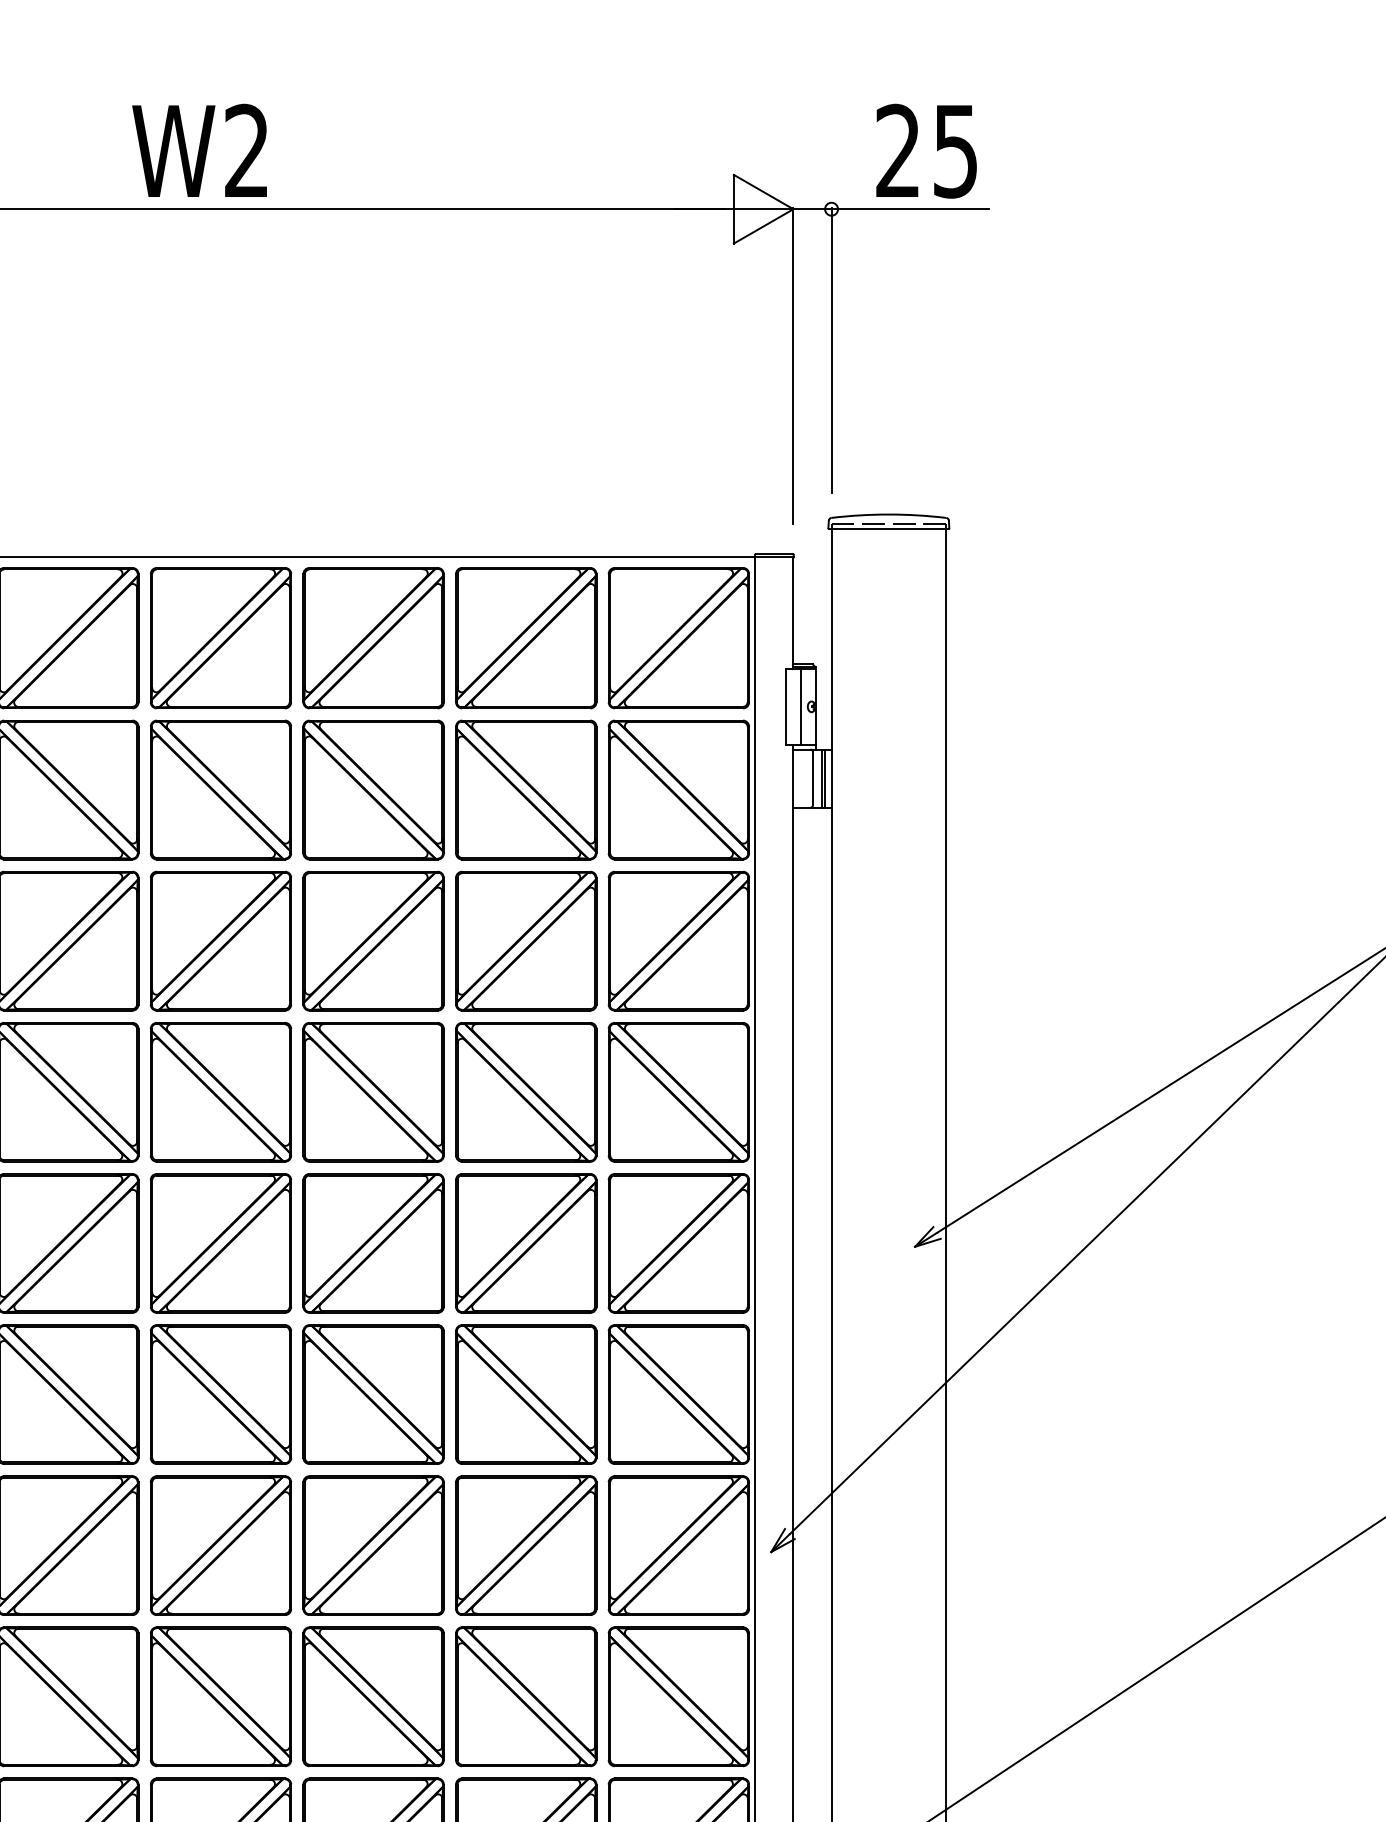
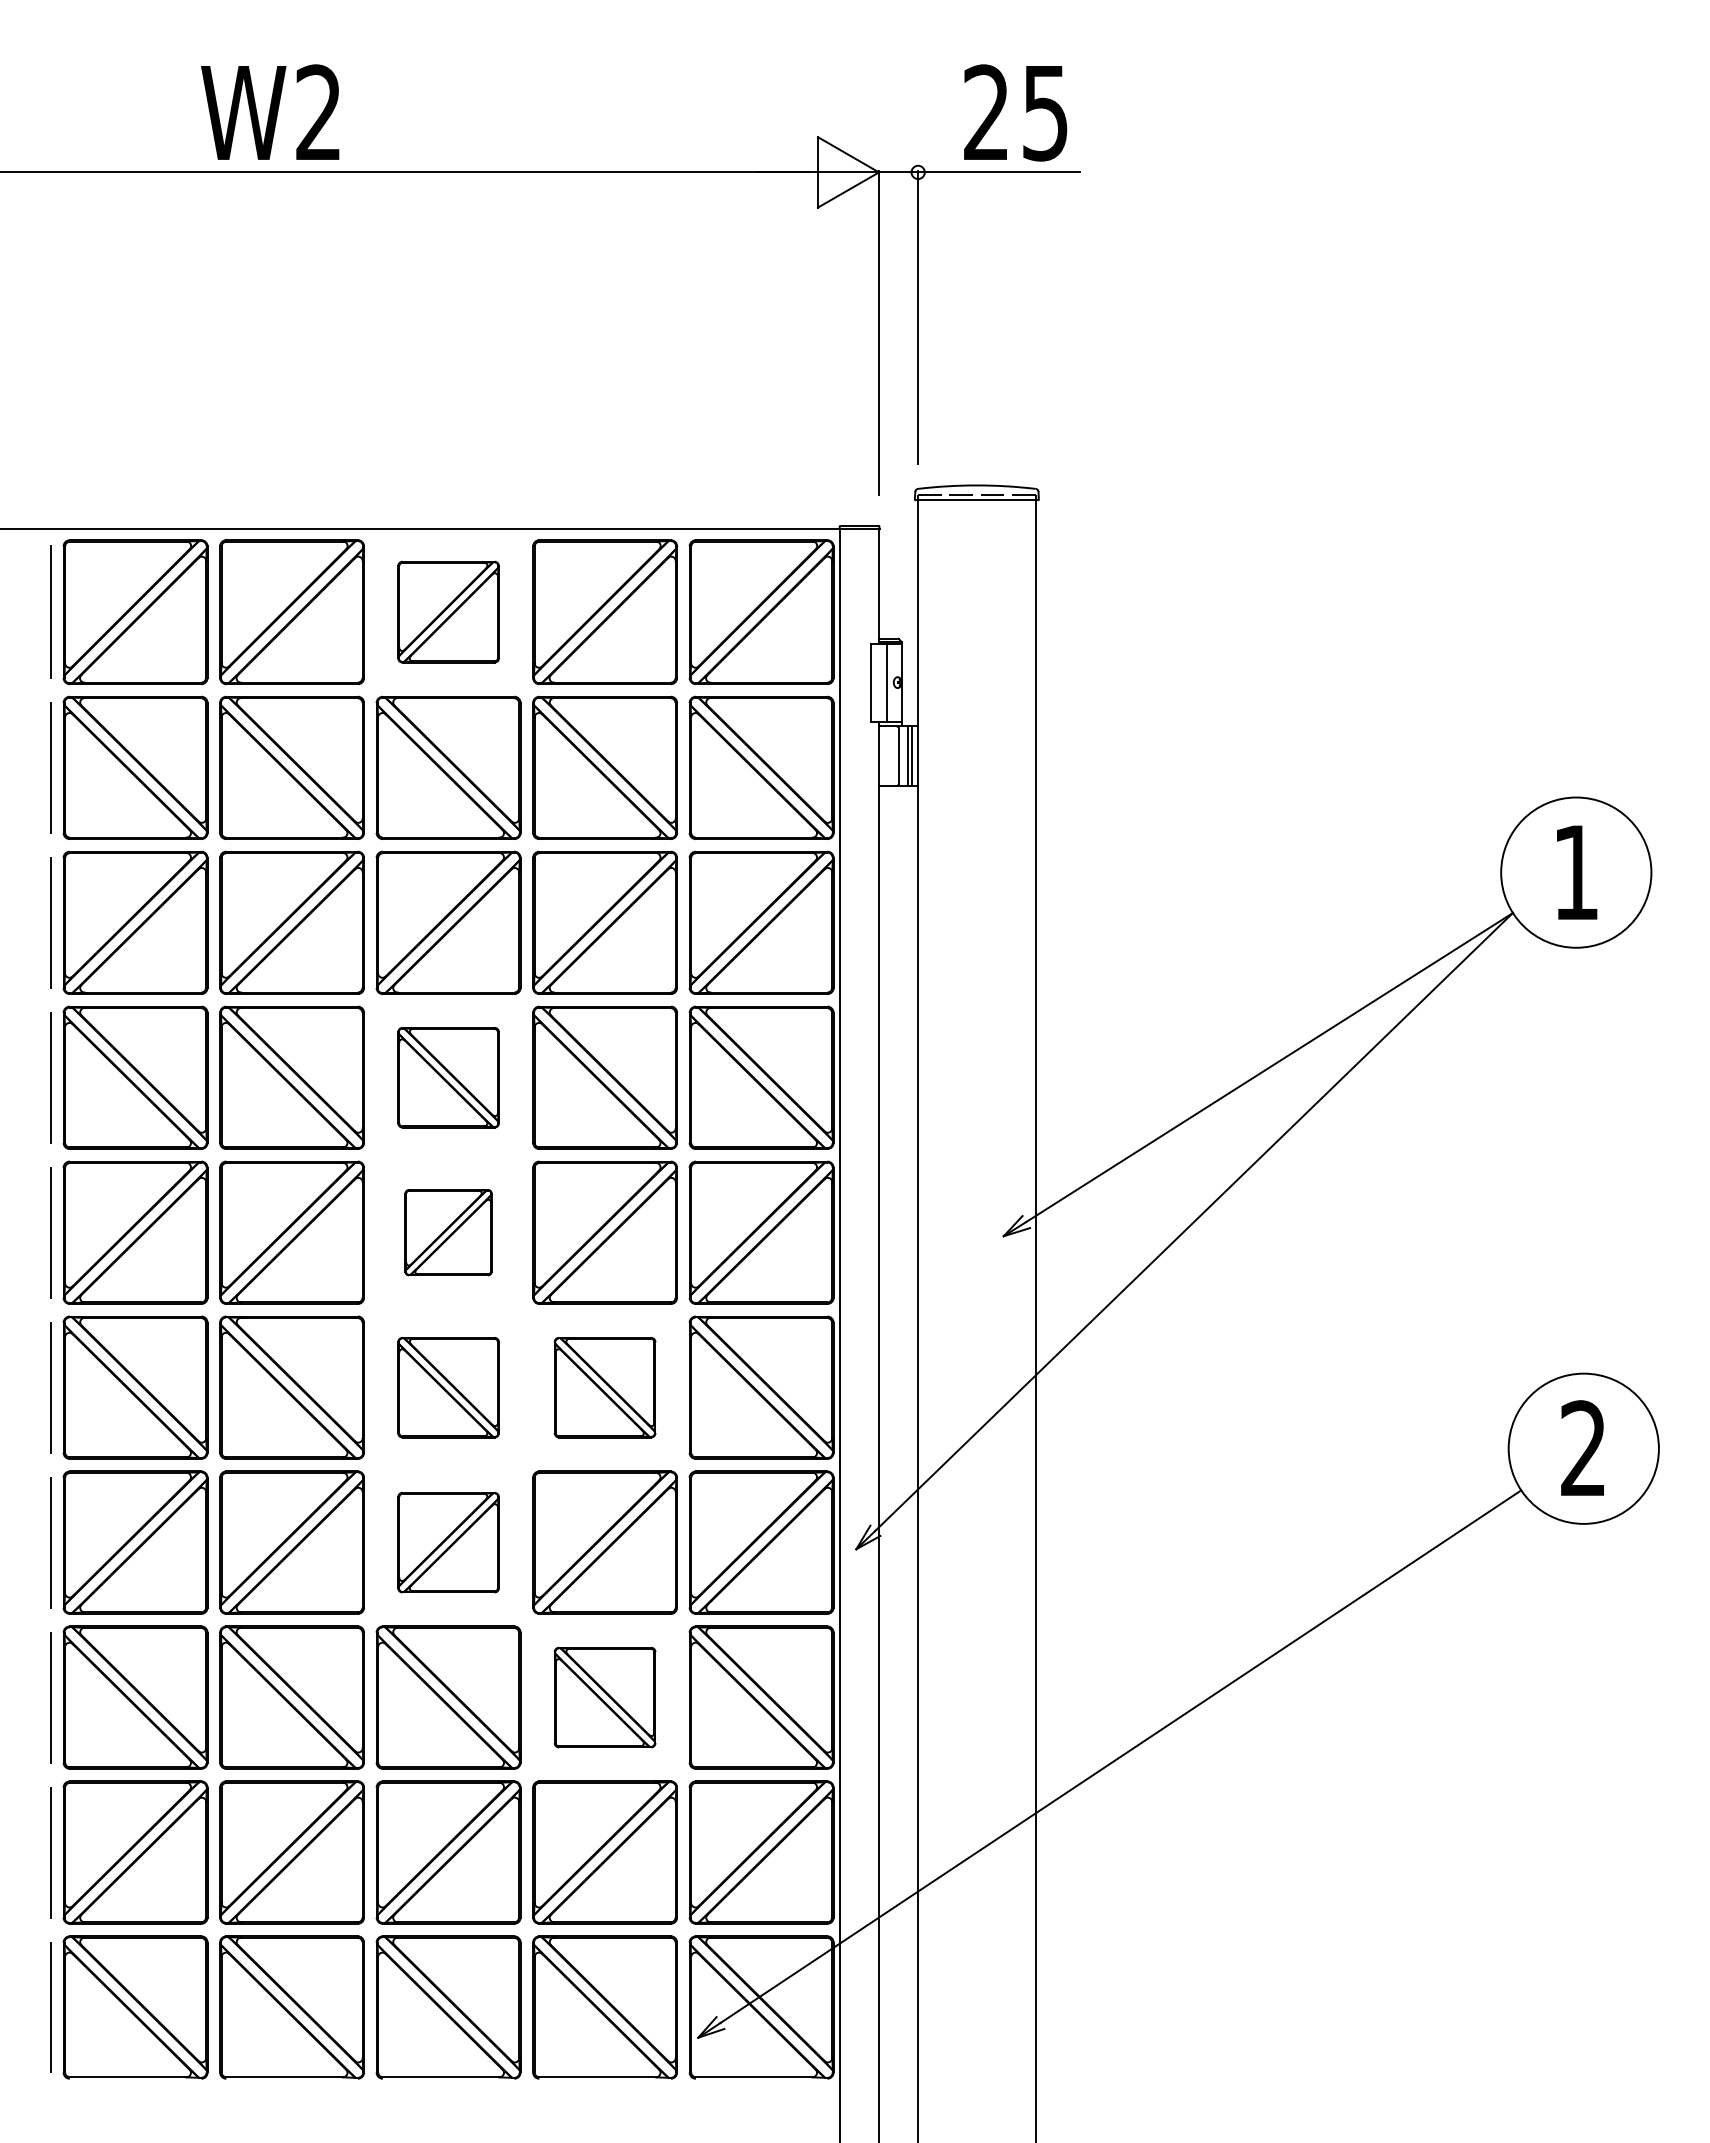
part: (373, 637) -> (448, 611), size x0.7
part: (373, 1091) -> (448, 1077), size x0.7
part: (373, 1243) -> (448, 1232), size x0.6
part: (373, 1394) -> (448, 1387), size x0.7
part: (525, 1394) -> (604, 1387), size x0.7
part: (373, 1545) -> (448, 1542), size x0.7
part: (525, 1696) -> (604, 1697), size x0.7

